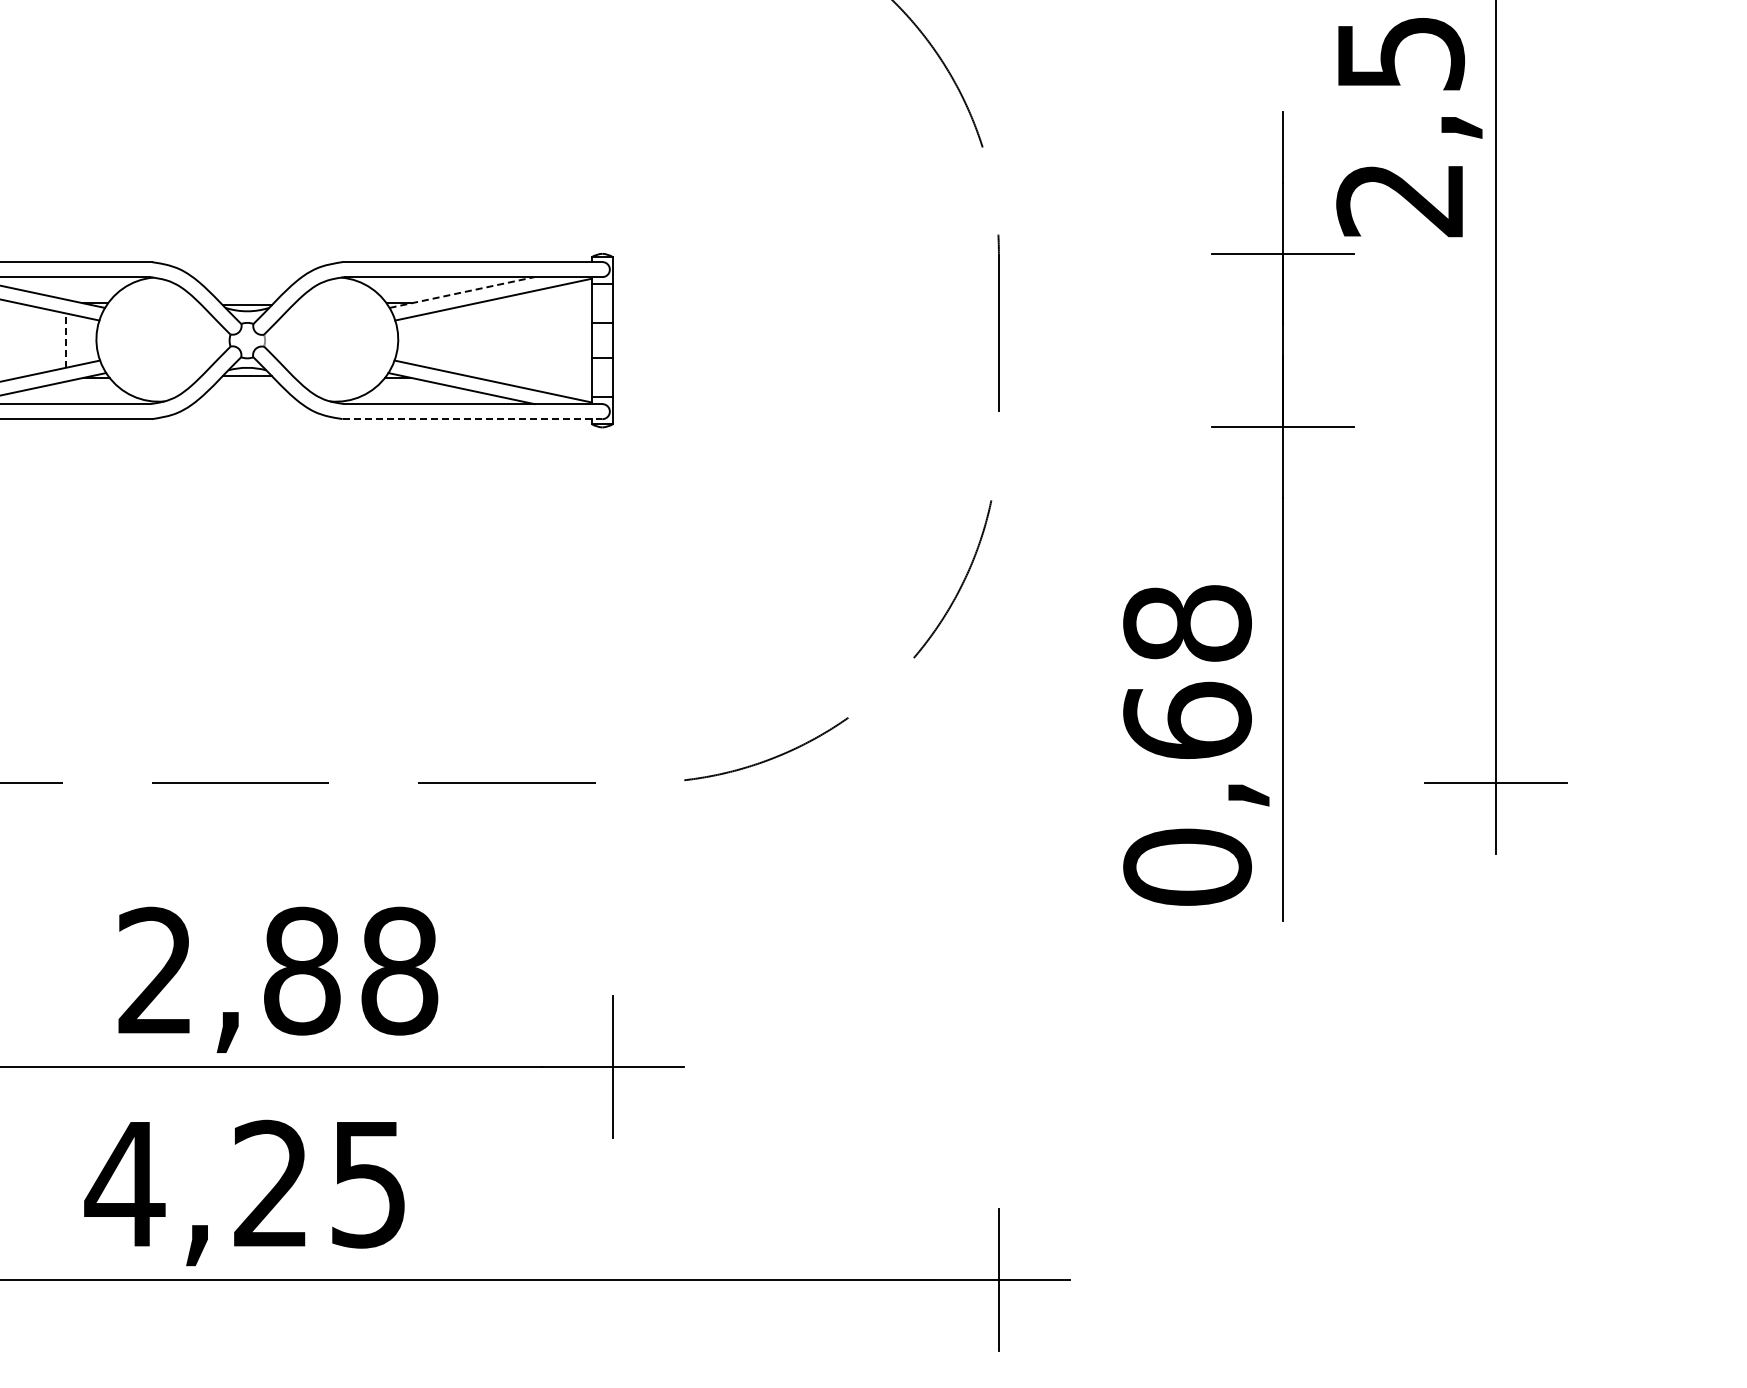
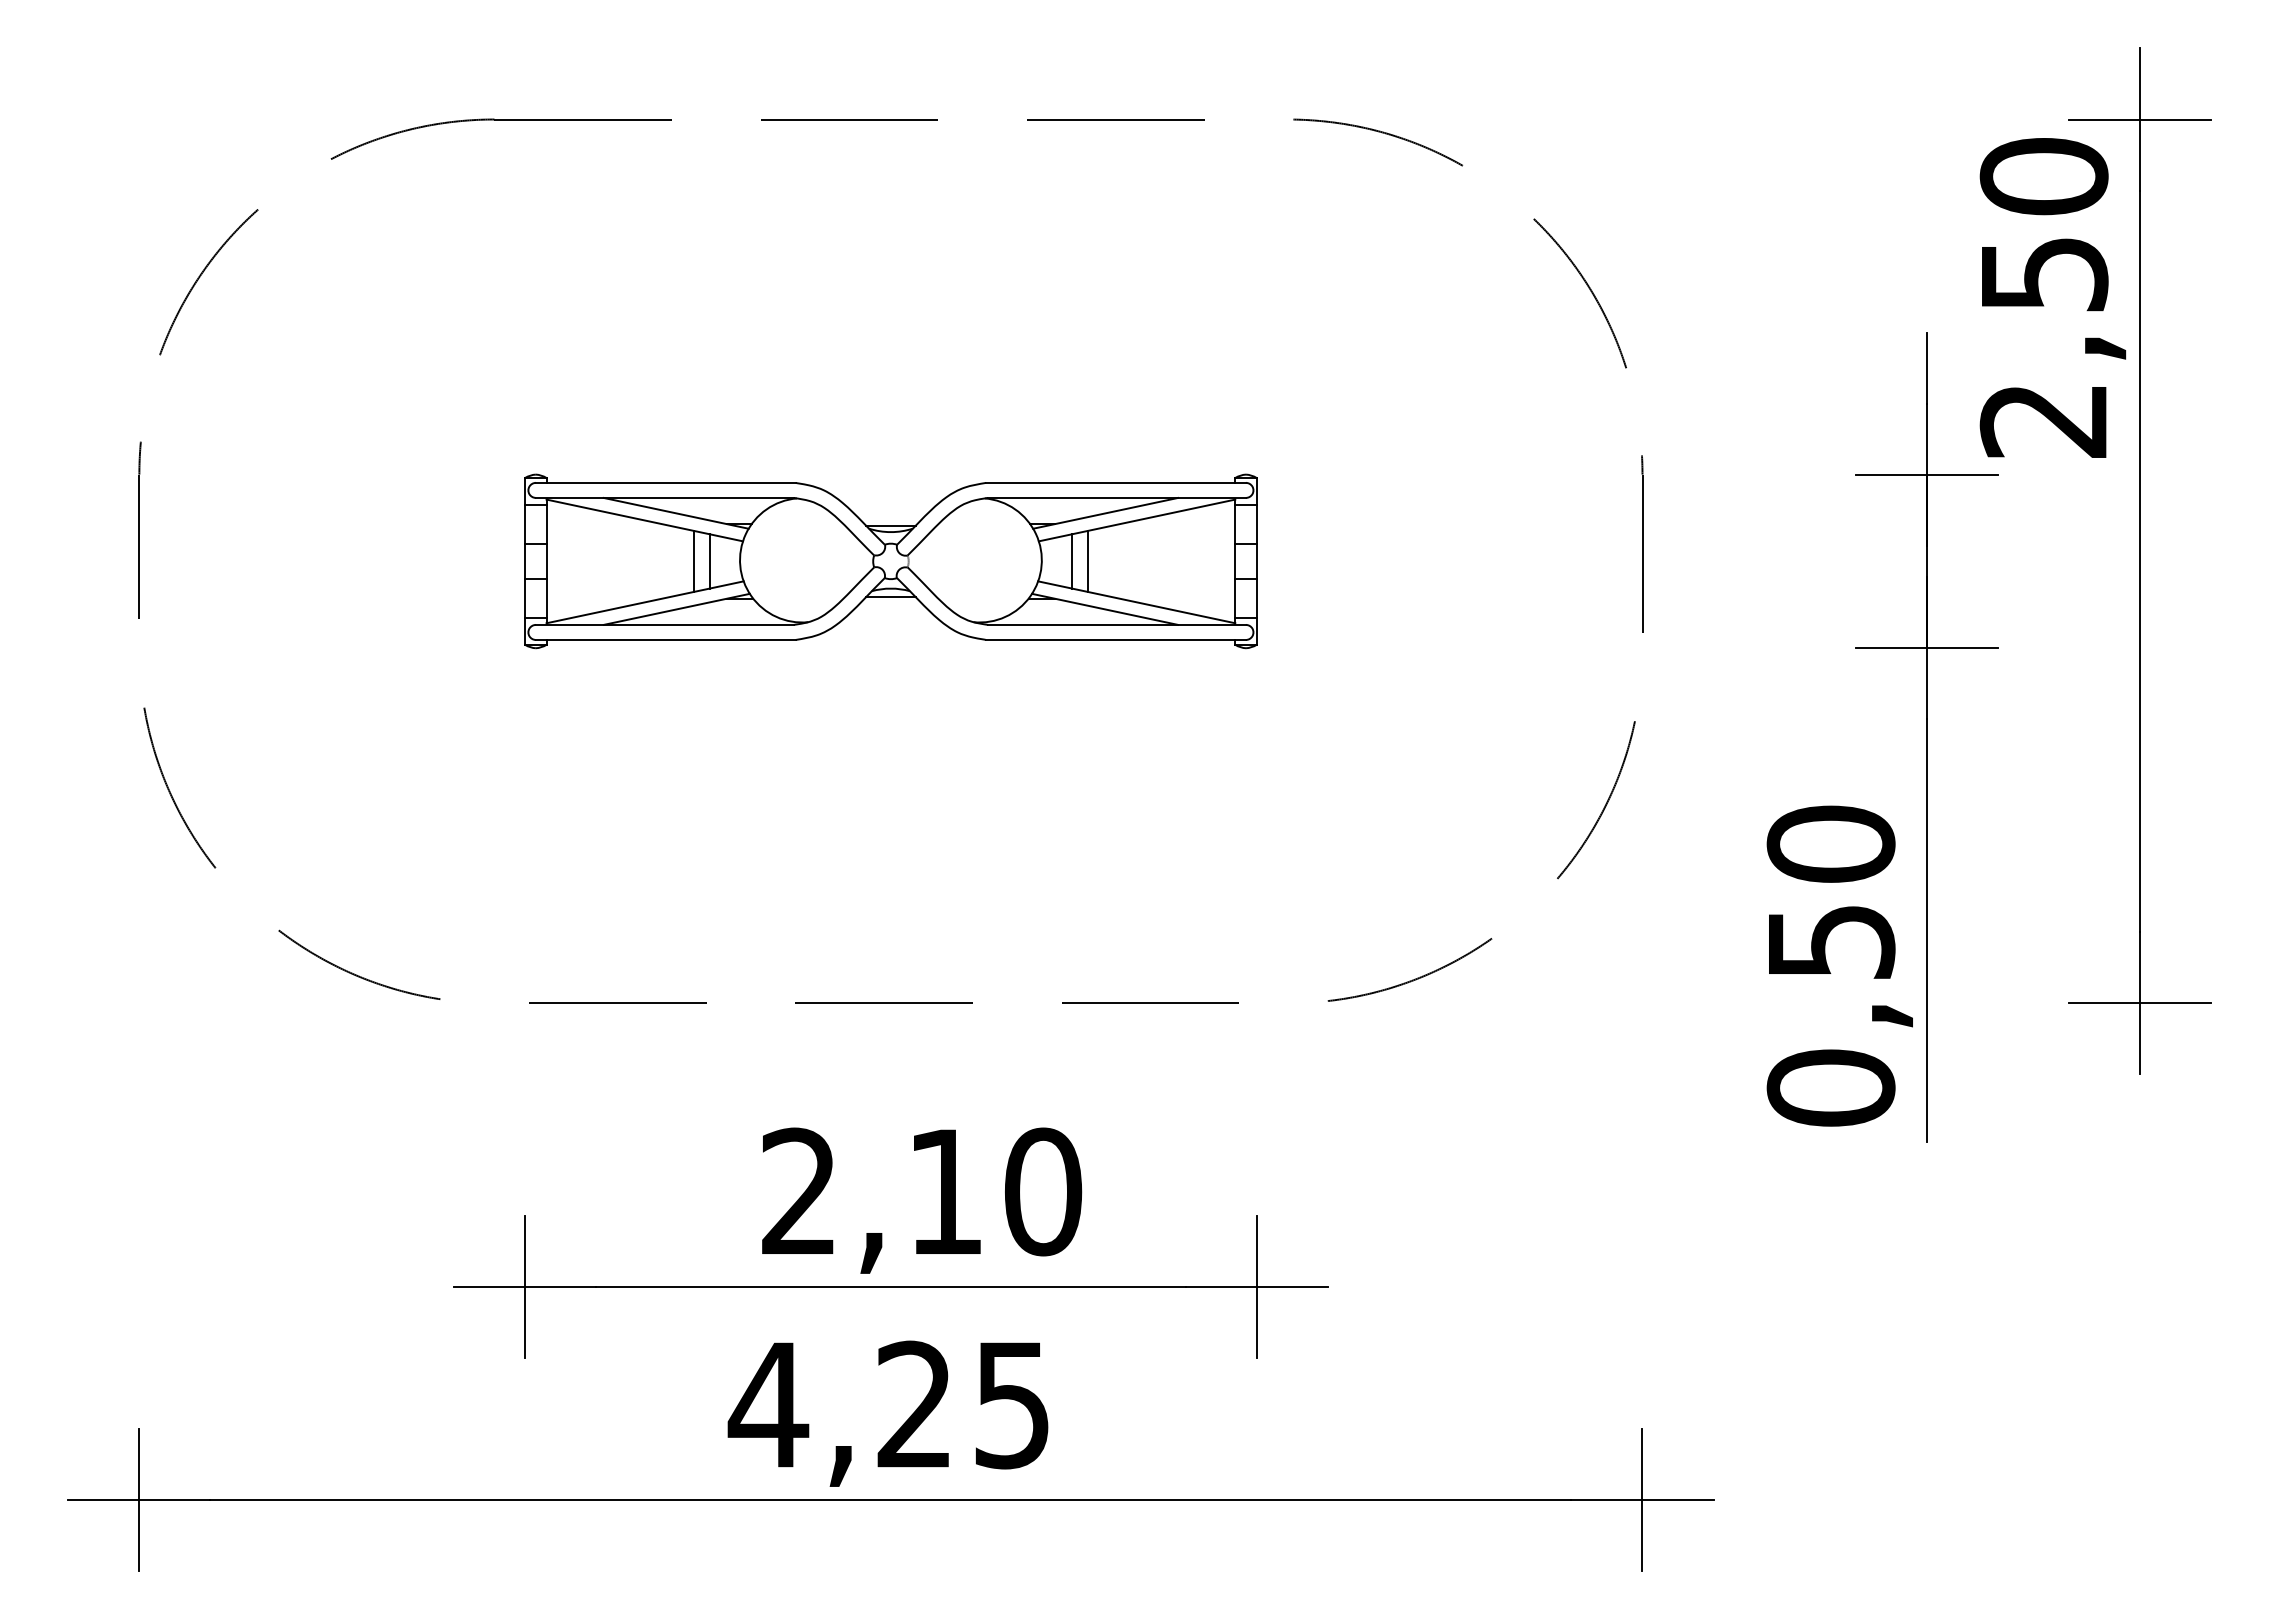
line: (462, 292) -> (1106, 513), dashed -> solid
line: (49, 339) -> (693, 560), added
line: (65, 339) -> (709, 560), dashed -> solid
line: (444, 339) -> (1088, 560), added
line: (428, 340) -> (1072, 561), added
line: (472, 418) -> (1116, 639), dashed -> solid
text: (1186, 671) -> (1830, 892), 0,68 -> 0,50
text: (350, 970) -> (994, 1191), 2,88 -> 2,10

